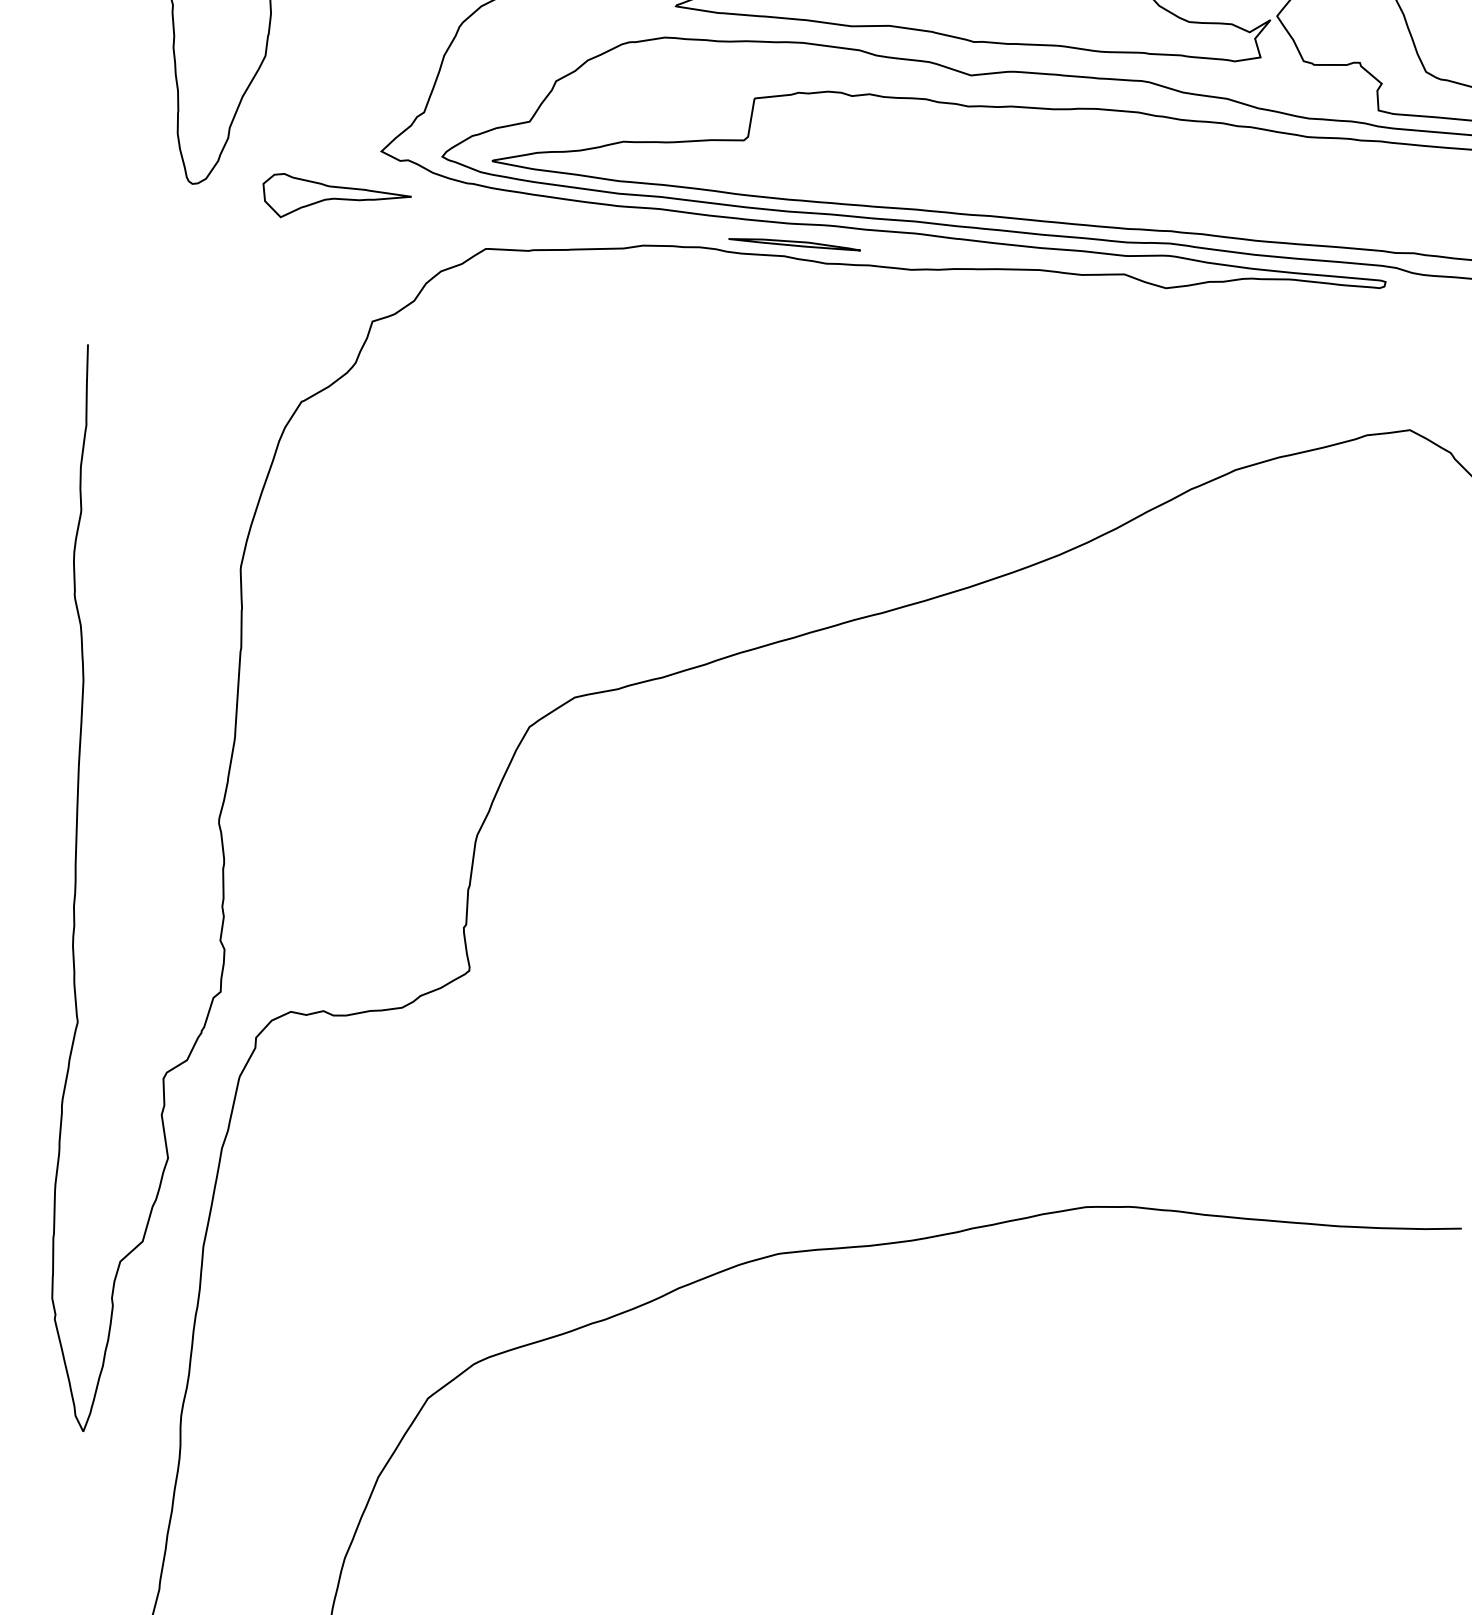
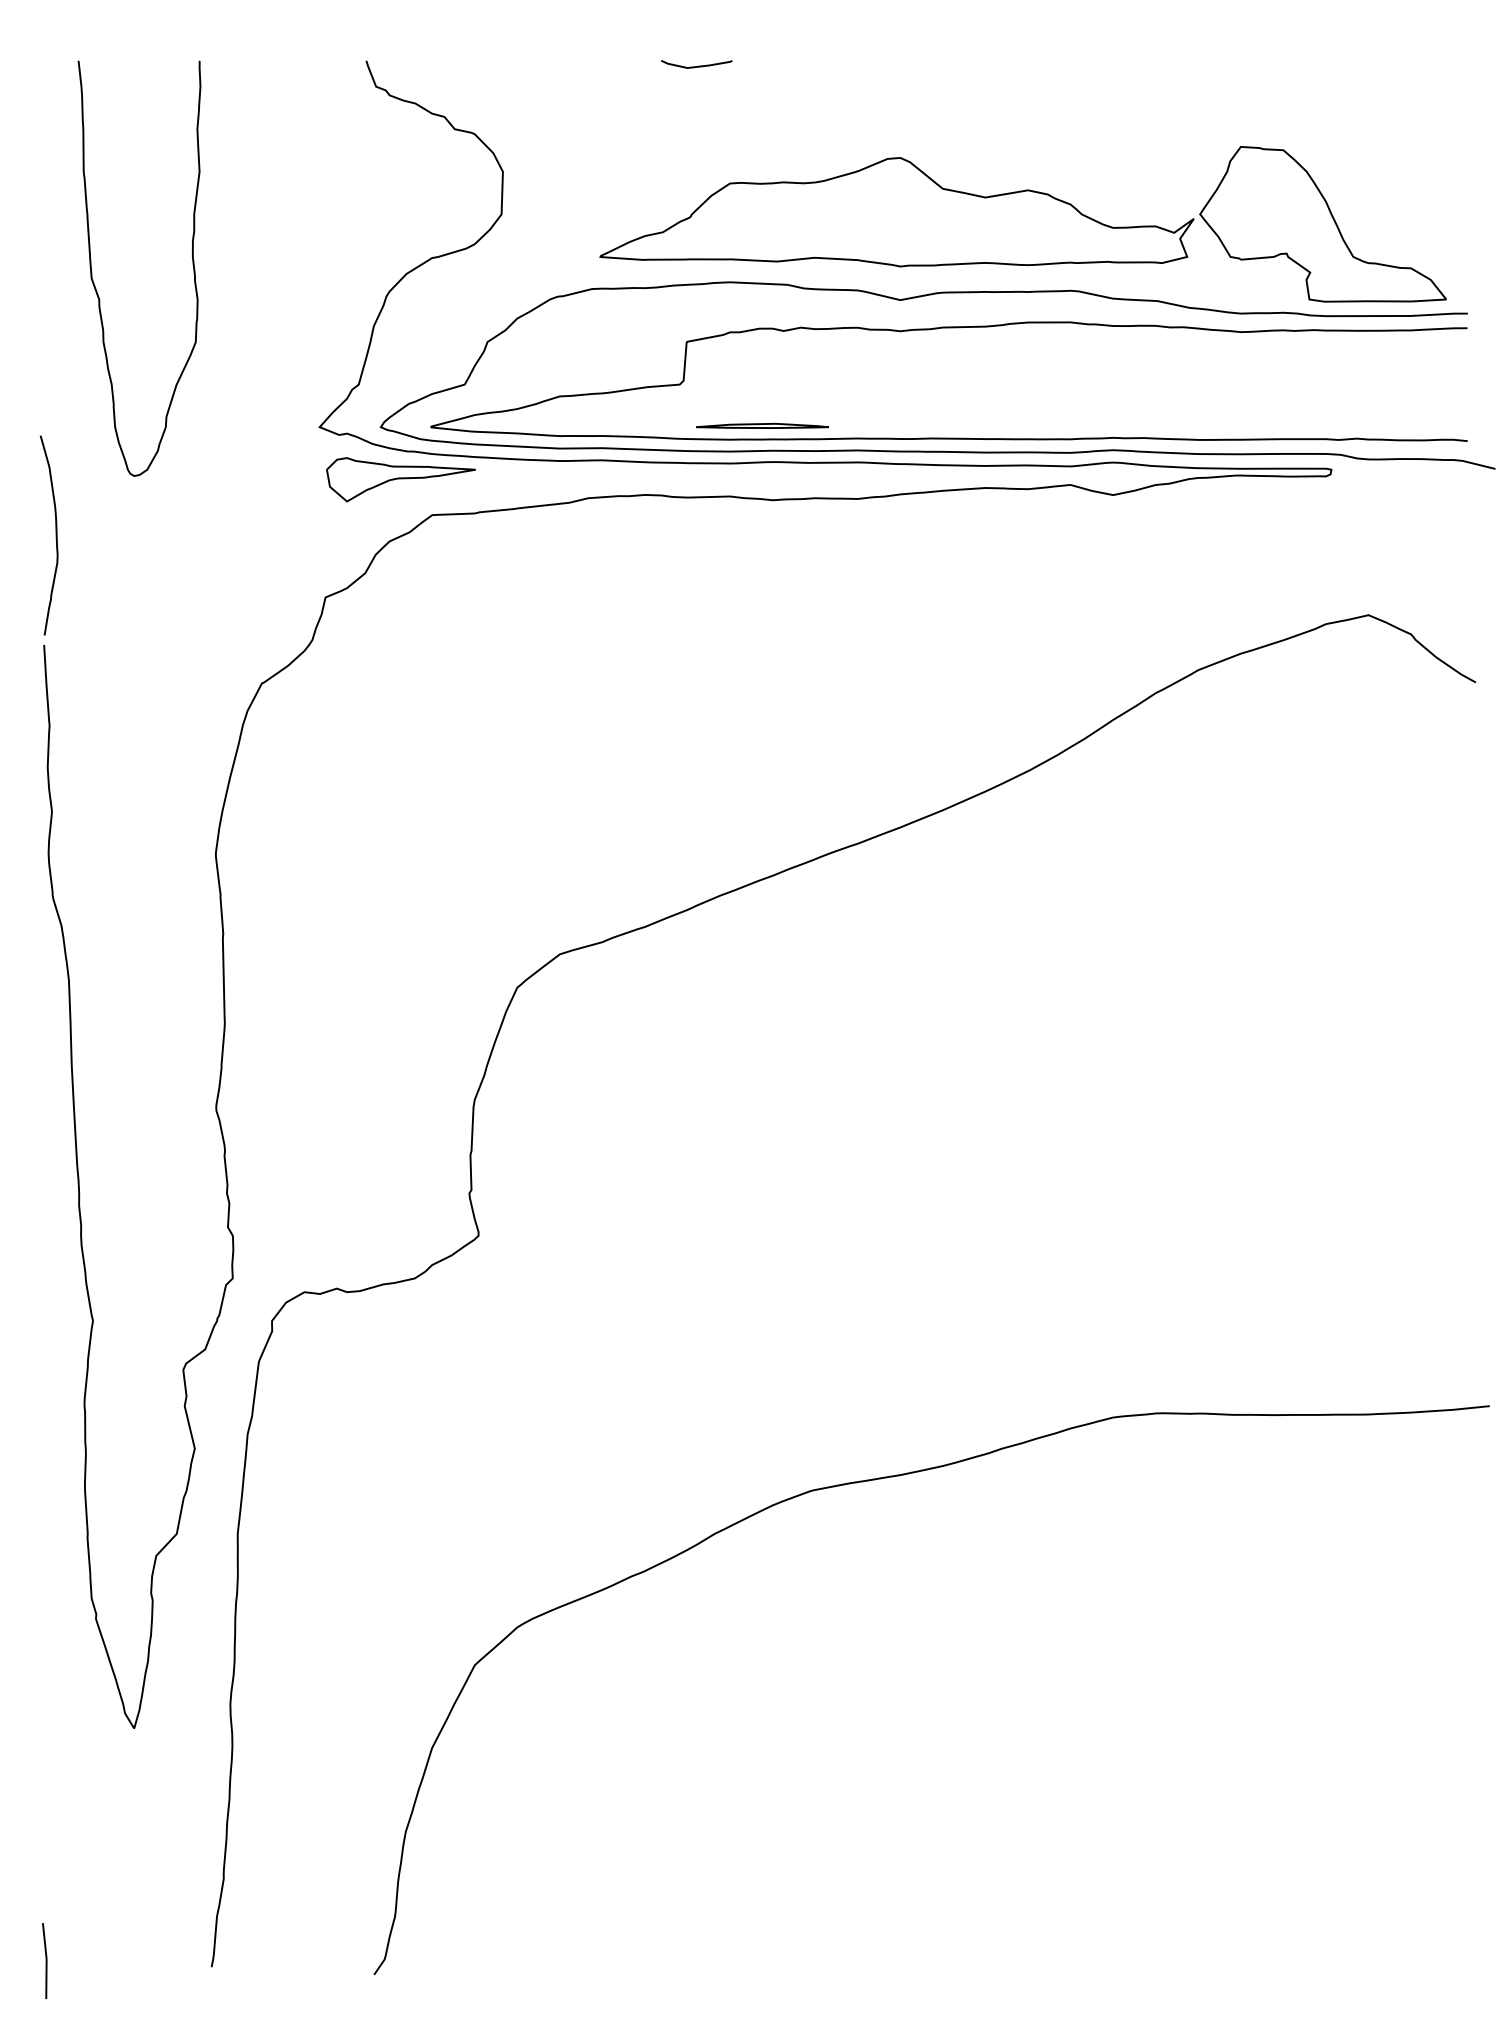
part: (335, 199) -> (400, 479), moved
curve: (108, 236) -> (55, 535), added
part: (794, 243) -> (762, 425), moved

